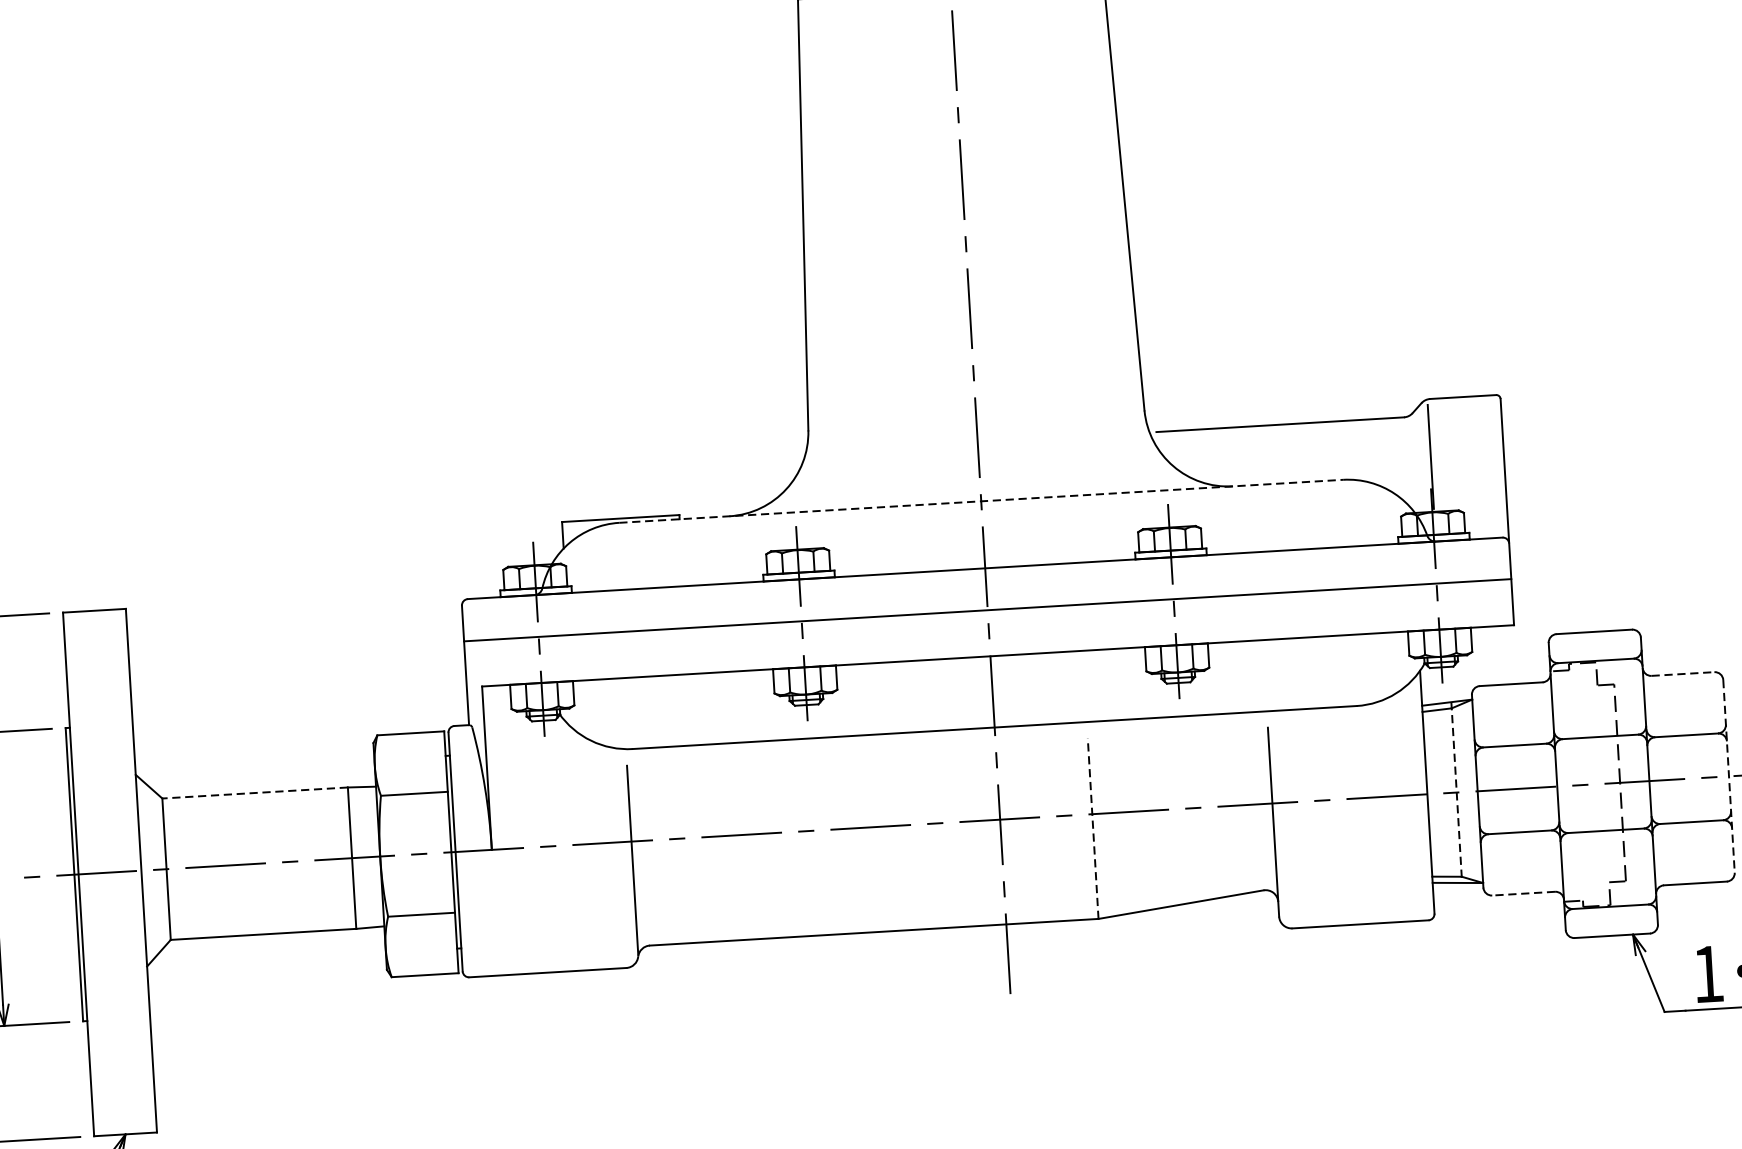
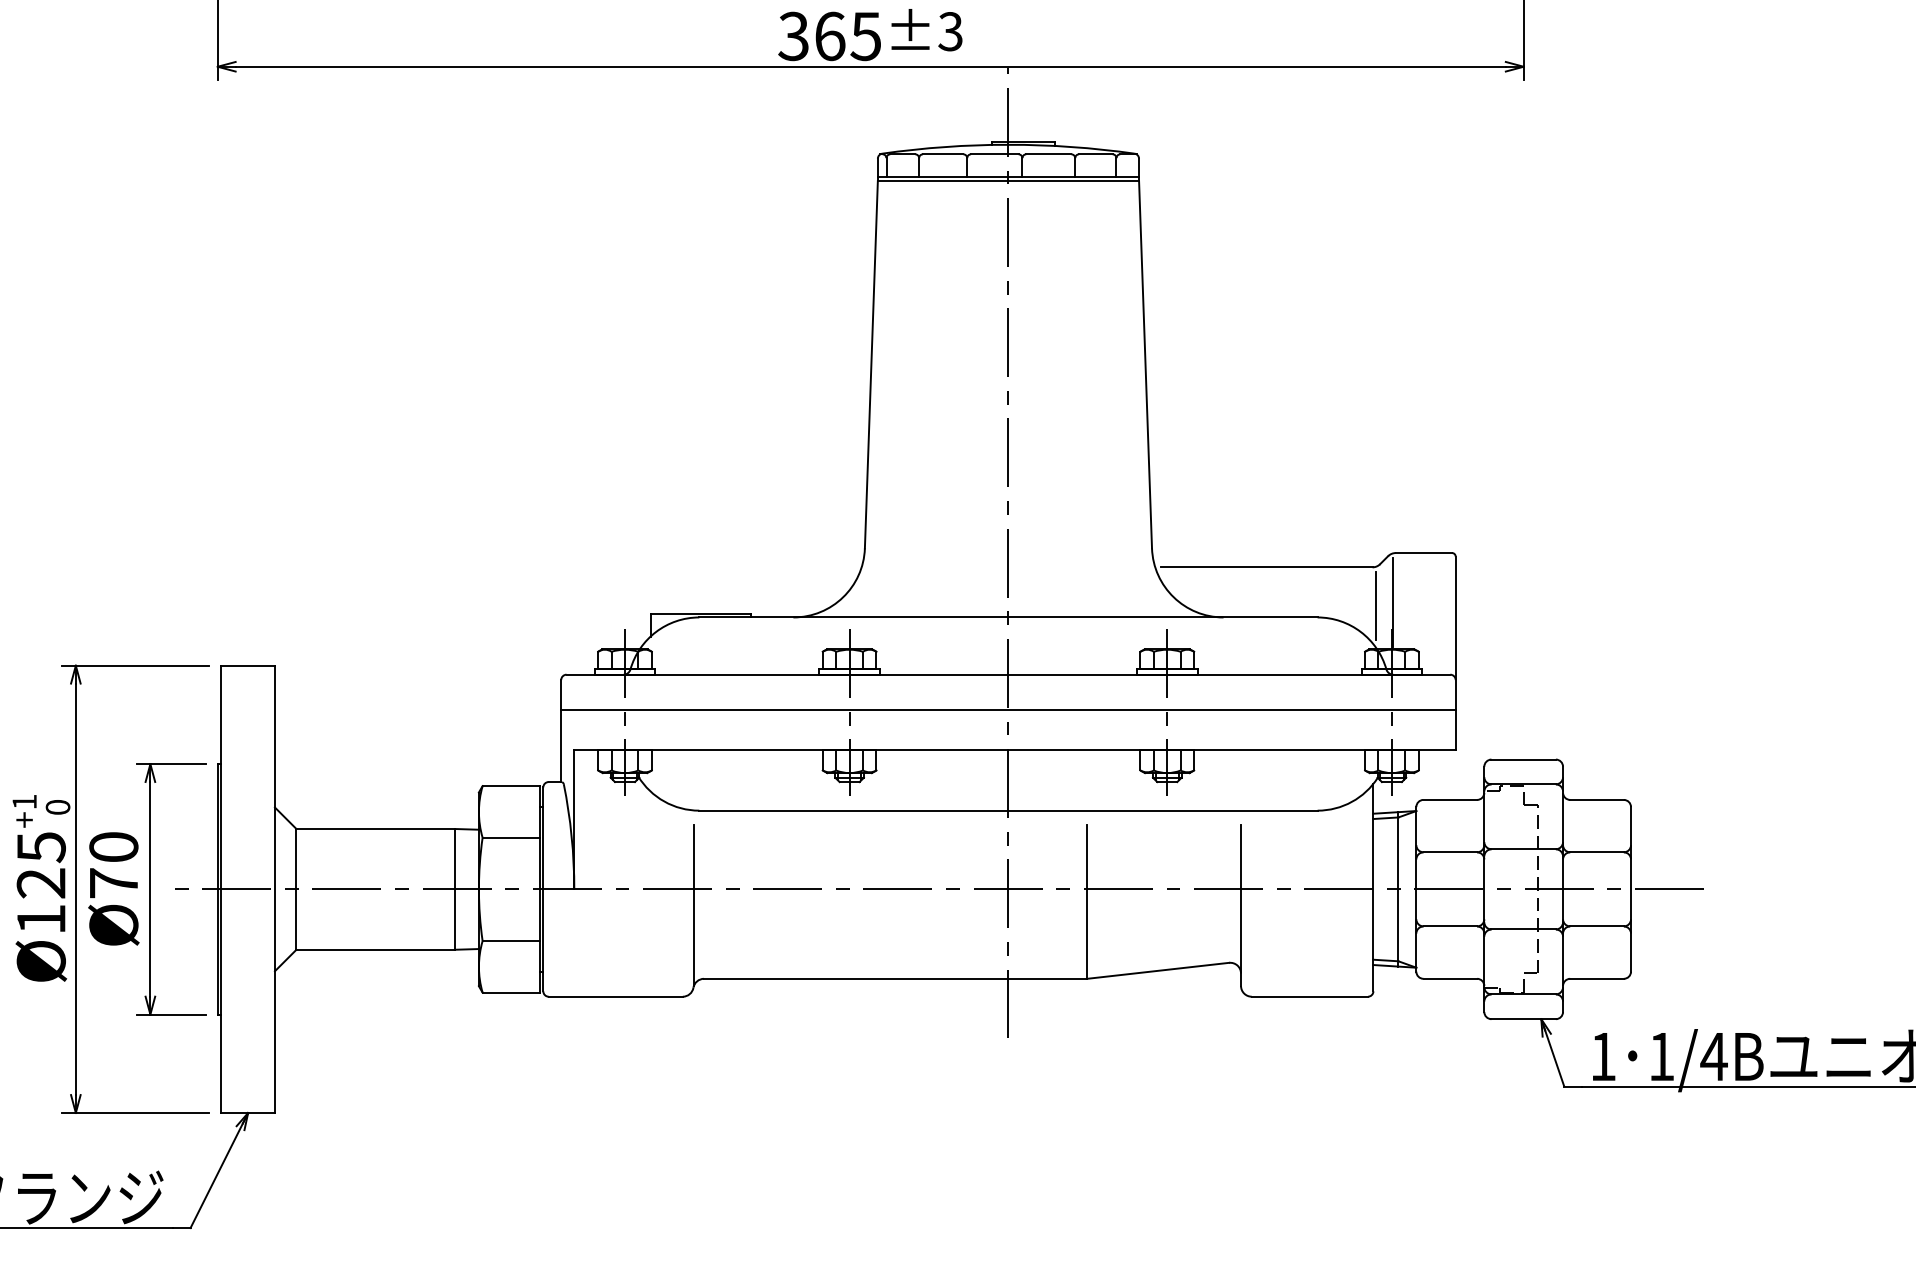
line: (1410, 461) -> (1375, 605), added
line: (981, 501) -> (1008, 617), dashed -> solid
line: (1683, 673) -> (1597, 799), dashed -> solid
line: (1729, 776) -> (1631, 889), dashed -> solid
line: (254, 792) -> (375, 828), dashed -> solid
line: (1456, 792) -> (1398, 889), dashed -> solid
line: (1093, 828) -> (1087, 901), dashed -> solid
line: (1523, 893) -> (1450, 978), dashed -> solid

